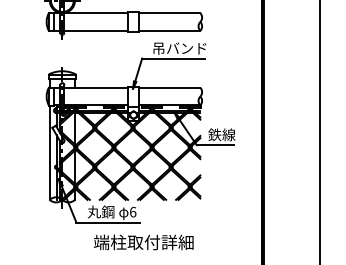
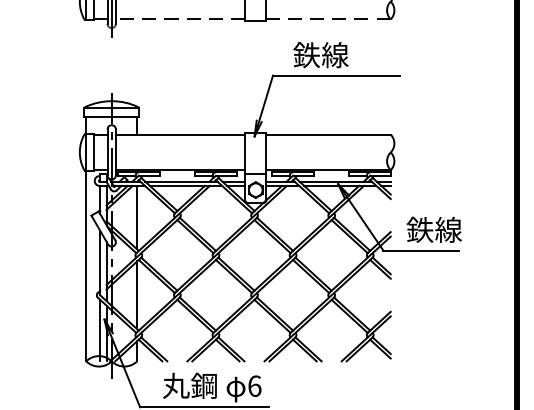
line: (96, 30) -> (180, 18), solid -> dashed
line: (169, 30) -> (328, 18), solid -> dashed
text: (179, 48) -> (348, 55), 吊バンド -> 鉄線

